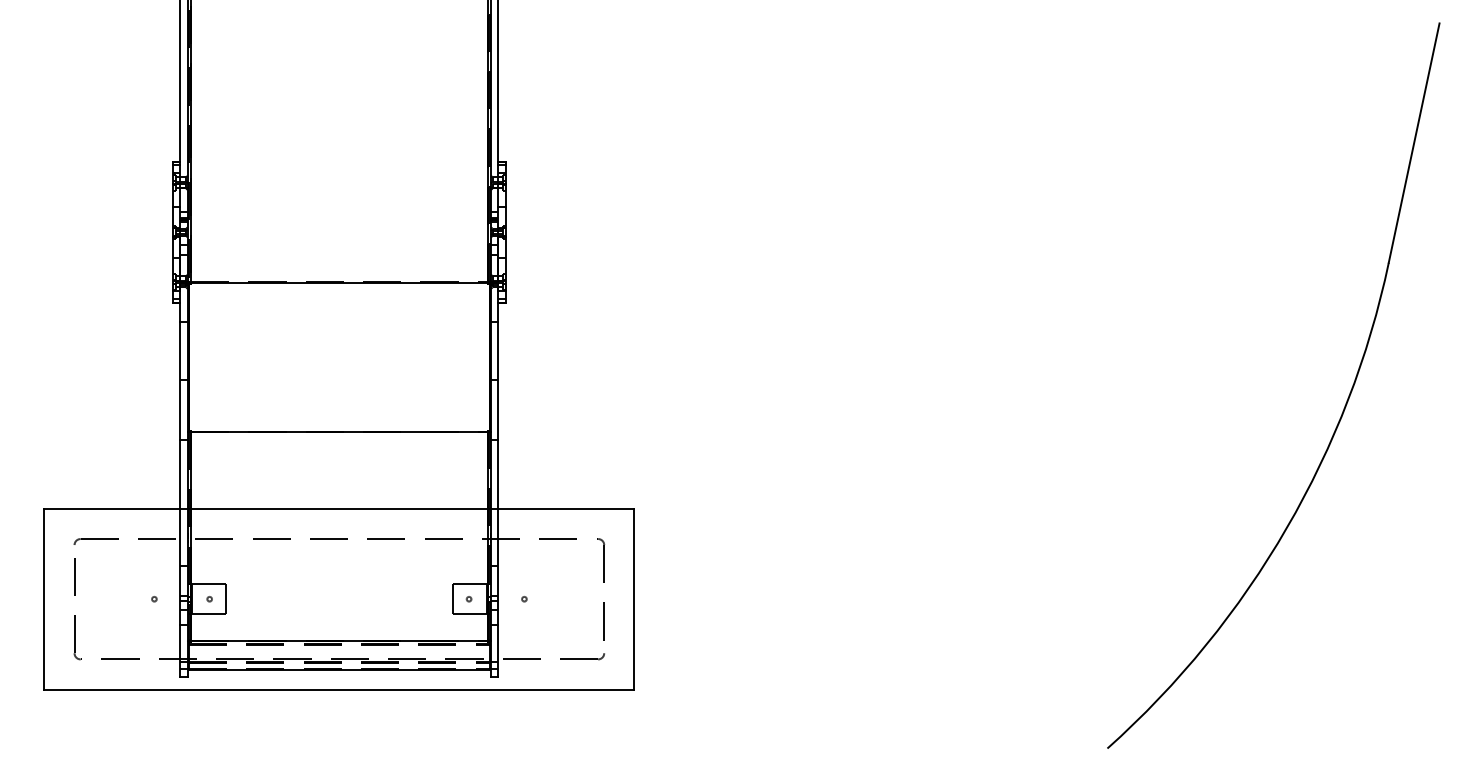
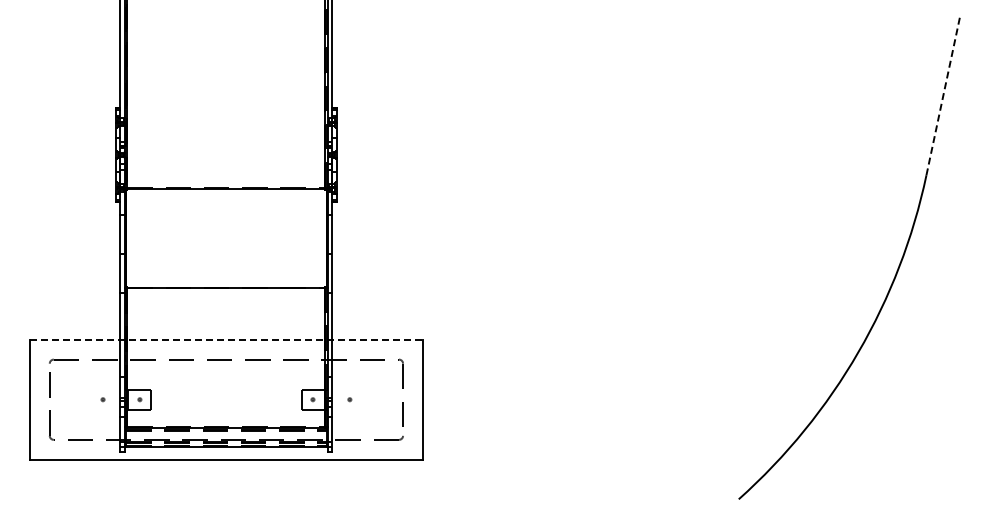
line: (1414, 143) -> (943, 95), solid -> dashed
line: (339, 508) -> (226, 339), solid -> dashed

